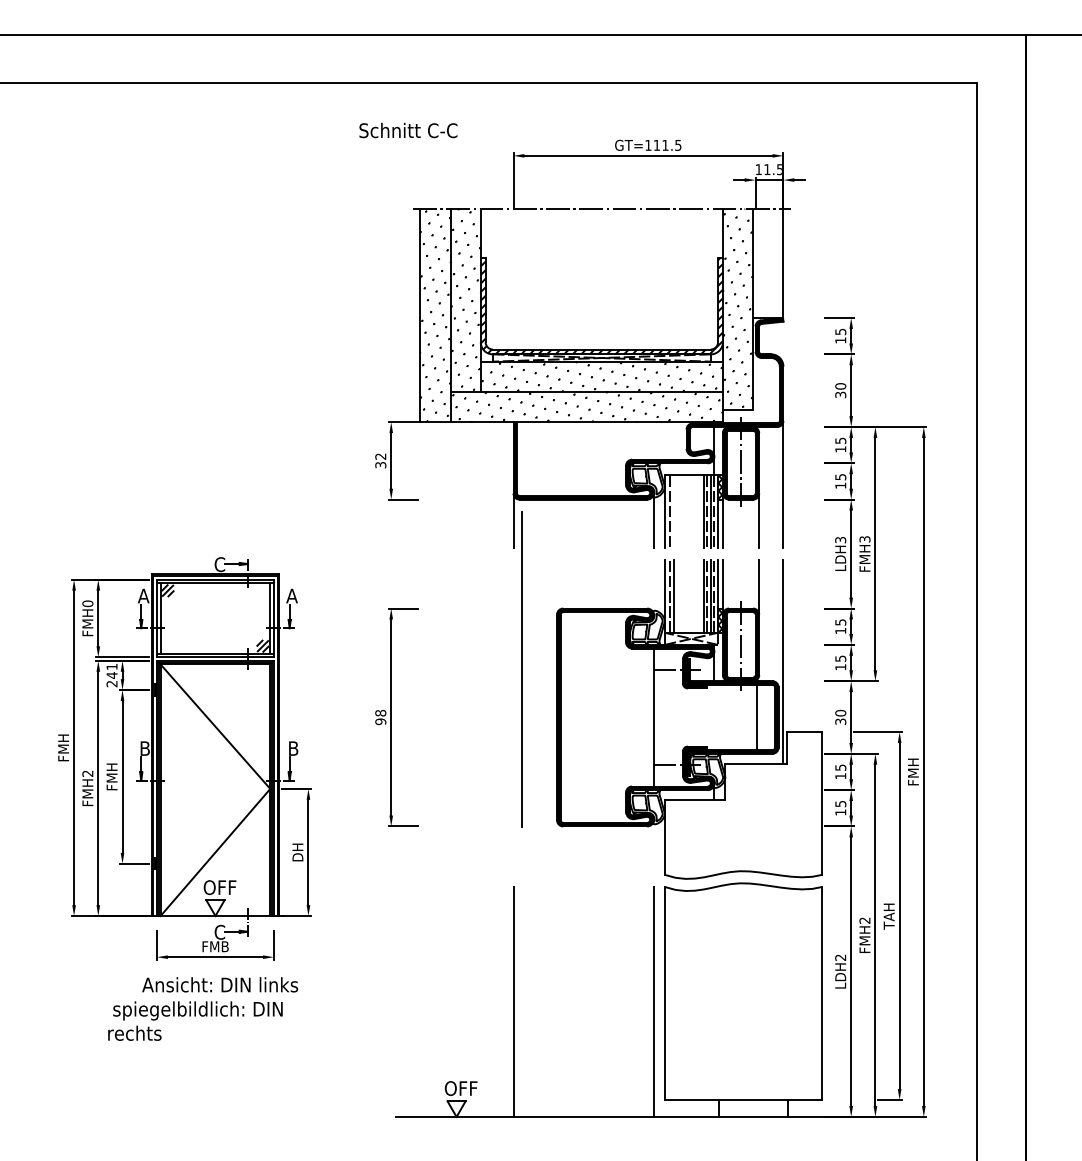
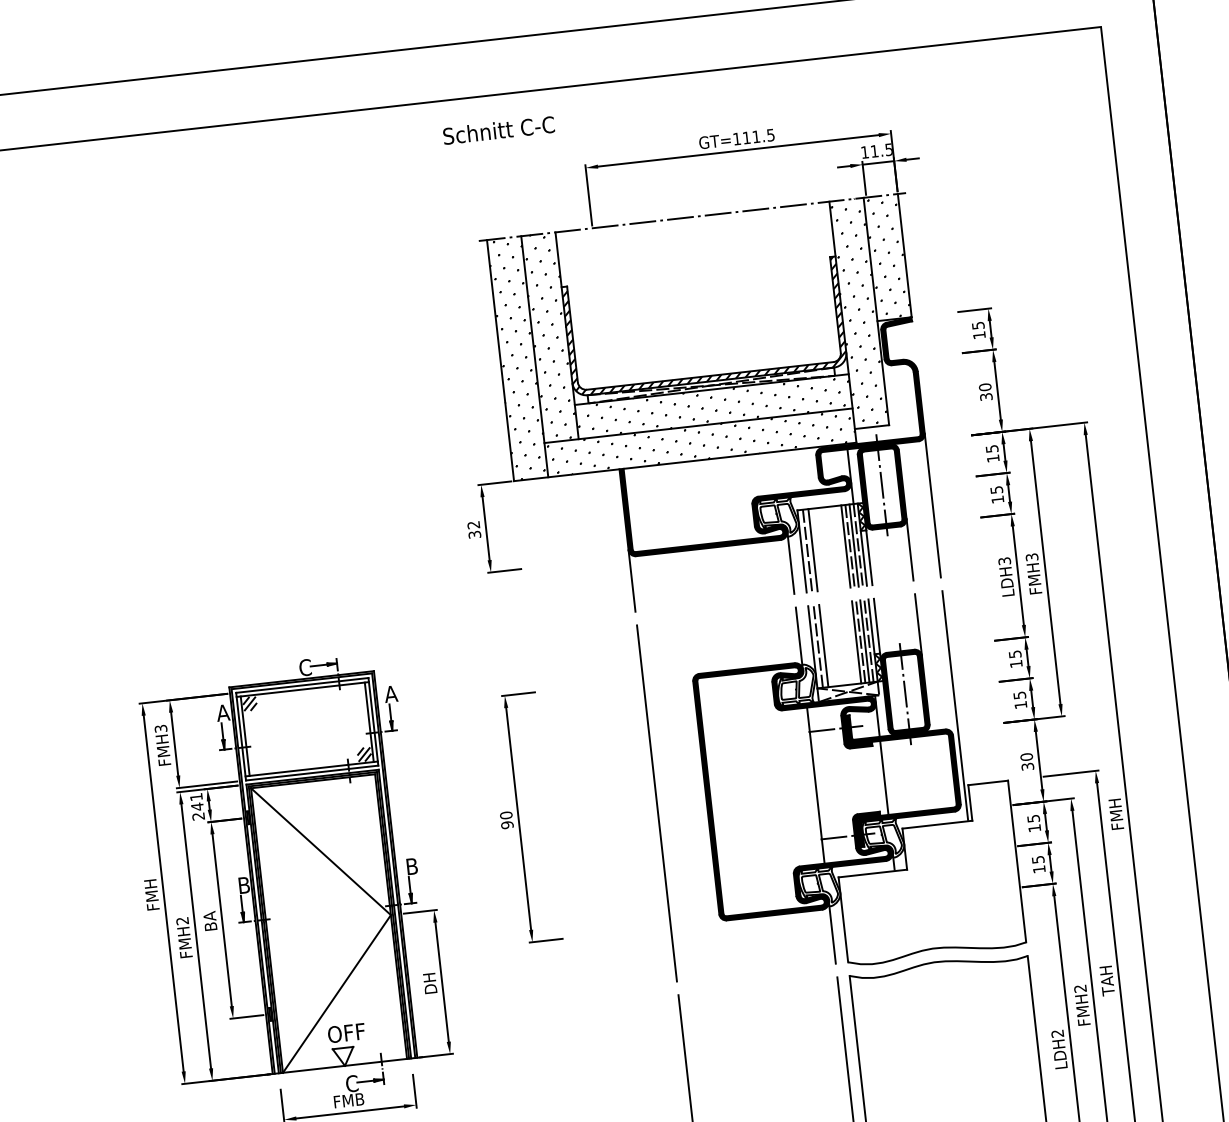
text: (408, 130) -> (499, 130), moved
hatch: (768, 263) -> (887, 257), added
line: (674, 511) -> (813, 549), added
line: (653, 587) -> (798, 638), added
text: (87, 603) -> (160, 728), FMH0 -> FMH3
line: (521, 669) -> (656, 803), moved
text: (380, 712) -> (505, 814), 98 -> 90
line: (757, 717) -> (884, 777), moved
text: (111, 776) -> (209, 921), FMH -> BA
line: (653, 846) -> (831, 931), added

